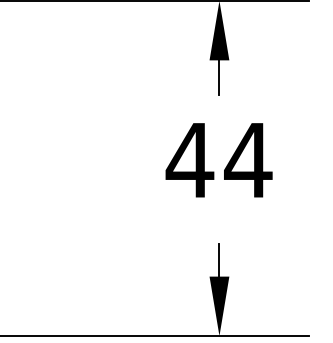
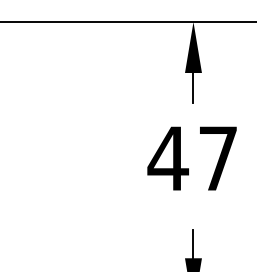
text: (248, 160) -> (218, 158), 44 -> 47

